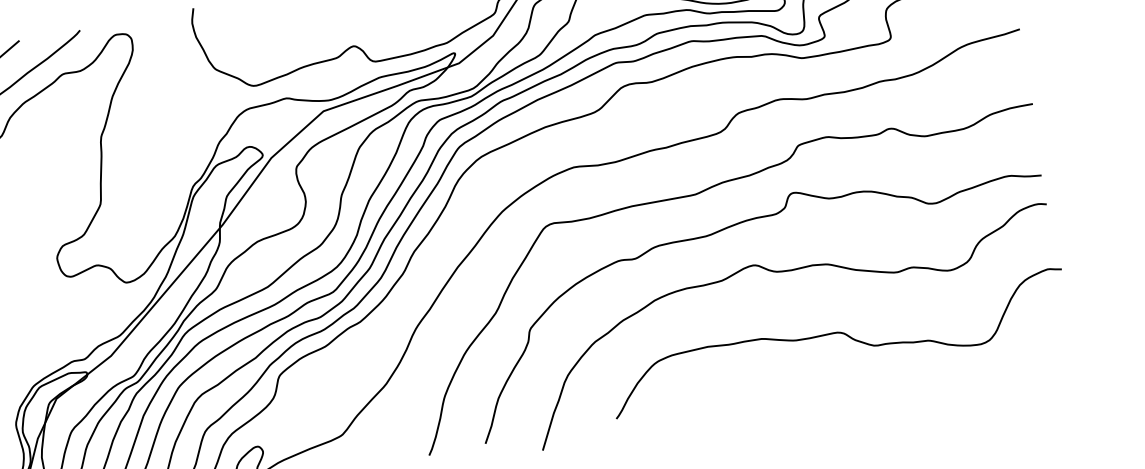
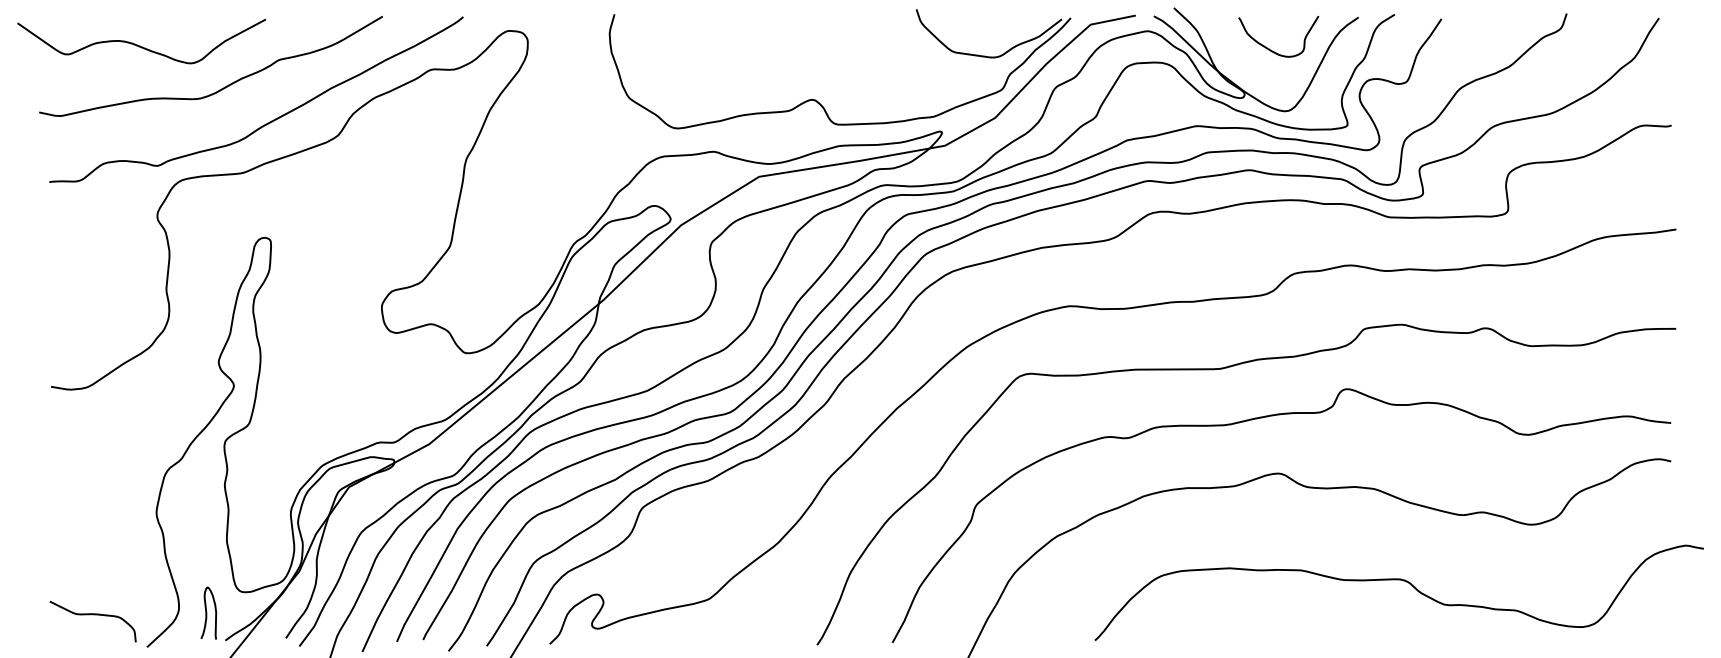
curve: (836, 333) -> (1398, 580), moved

